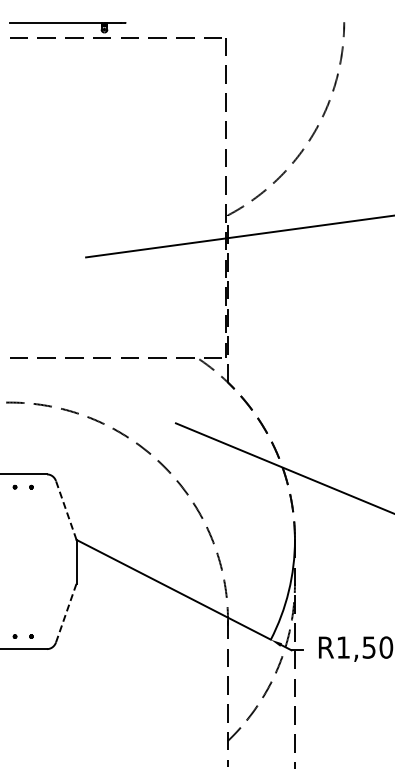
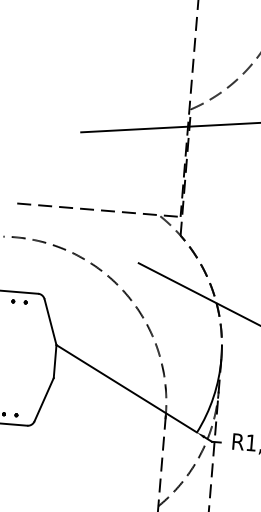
line: (66, 510) -> (50, 322), dashed -> solid
line: (66, 612) -> (44, 399), dashed -> solid

